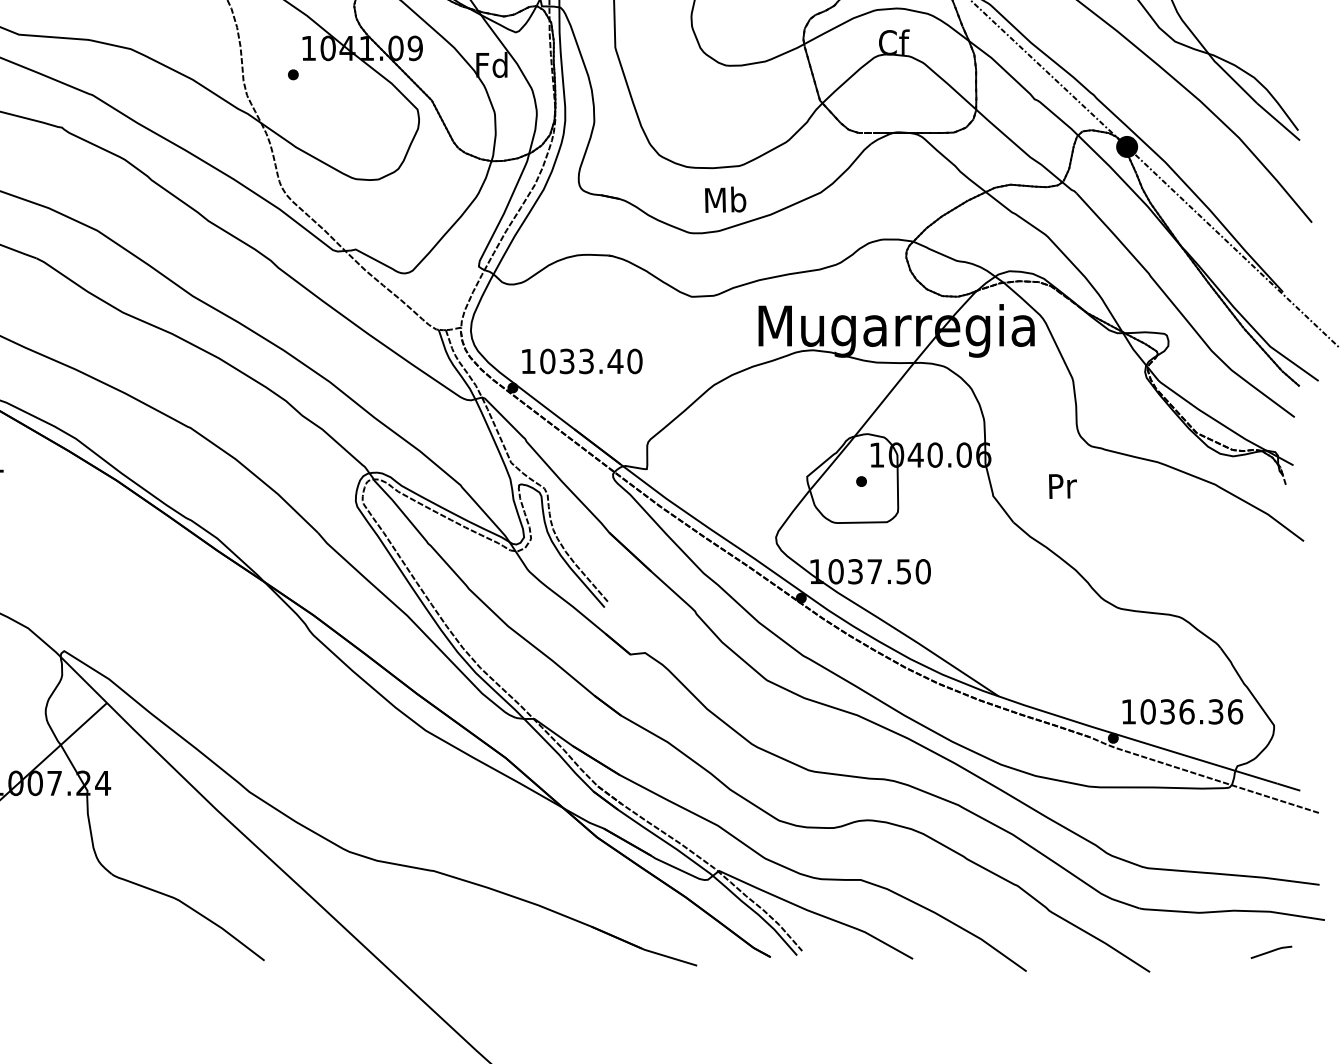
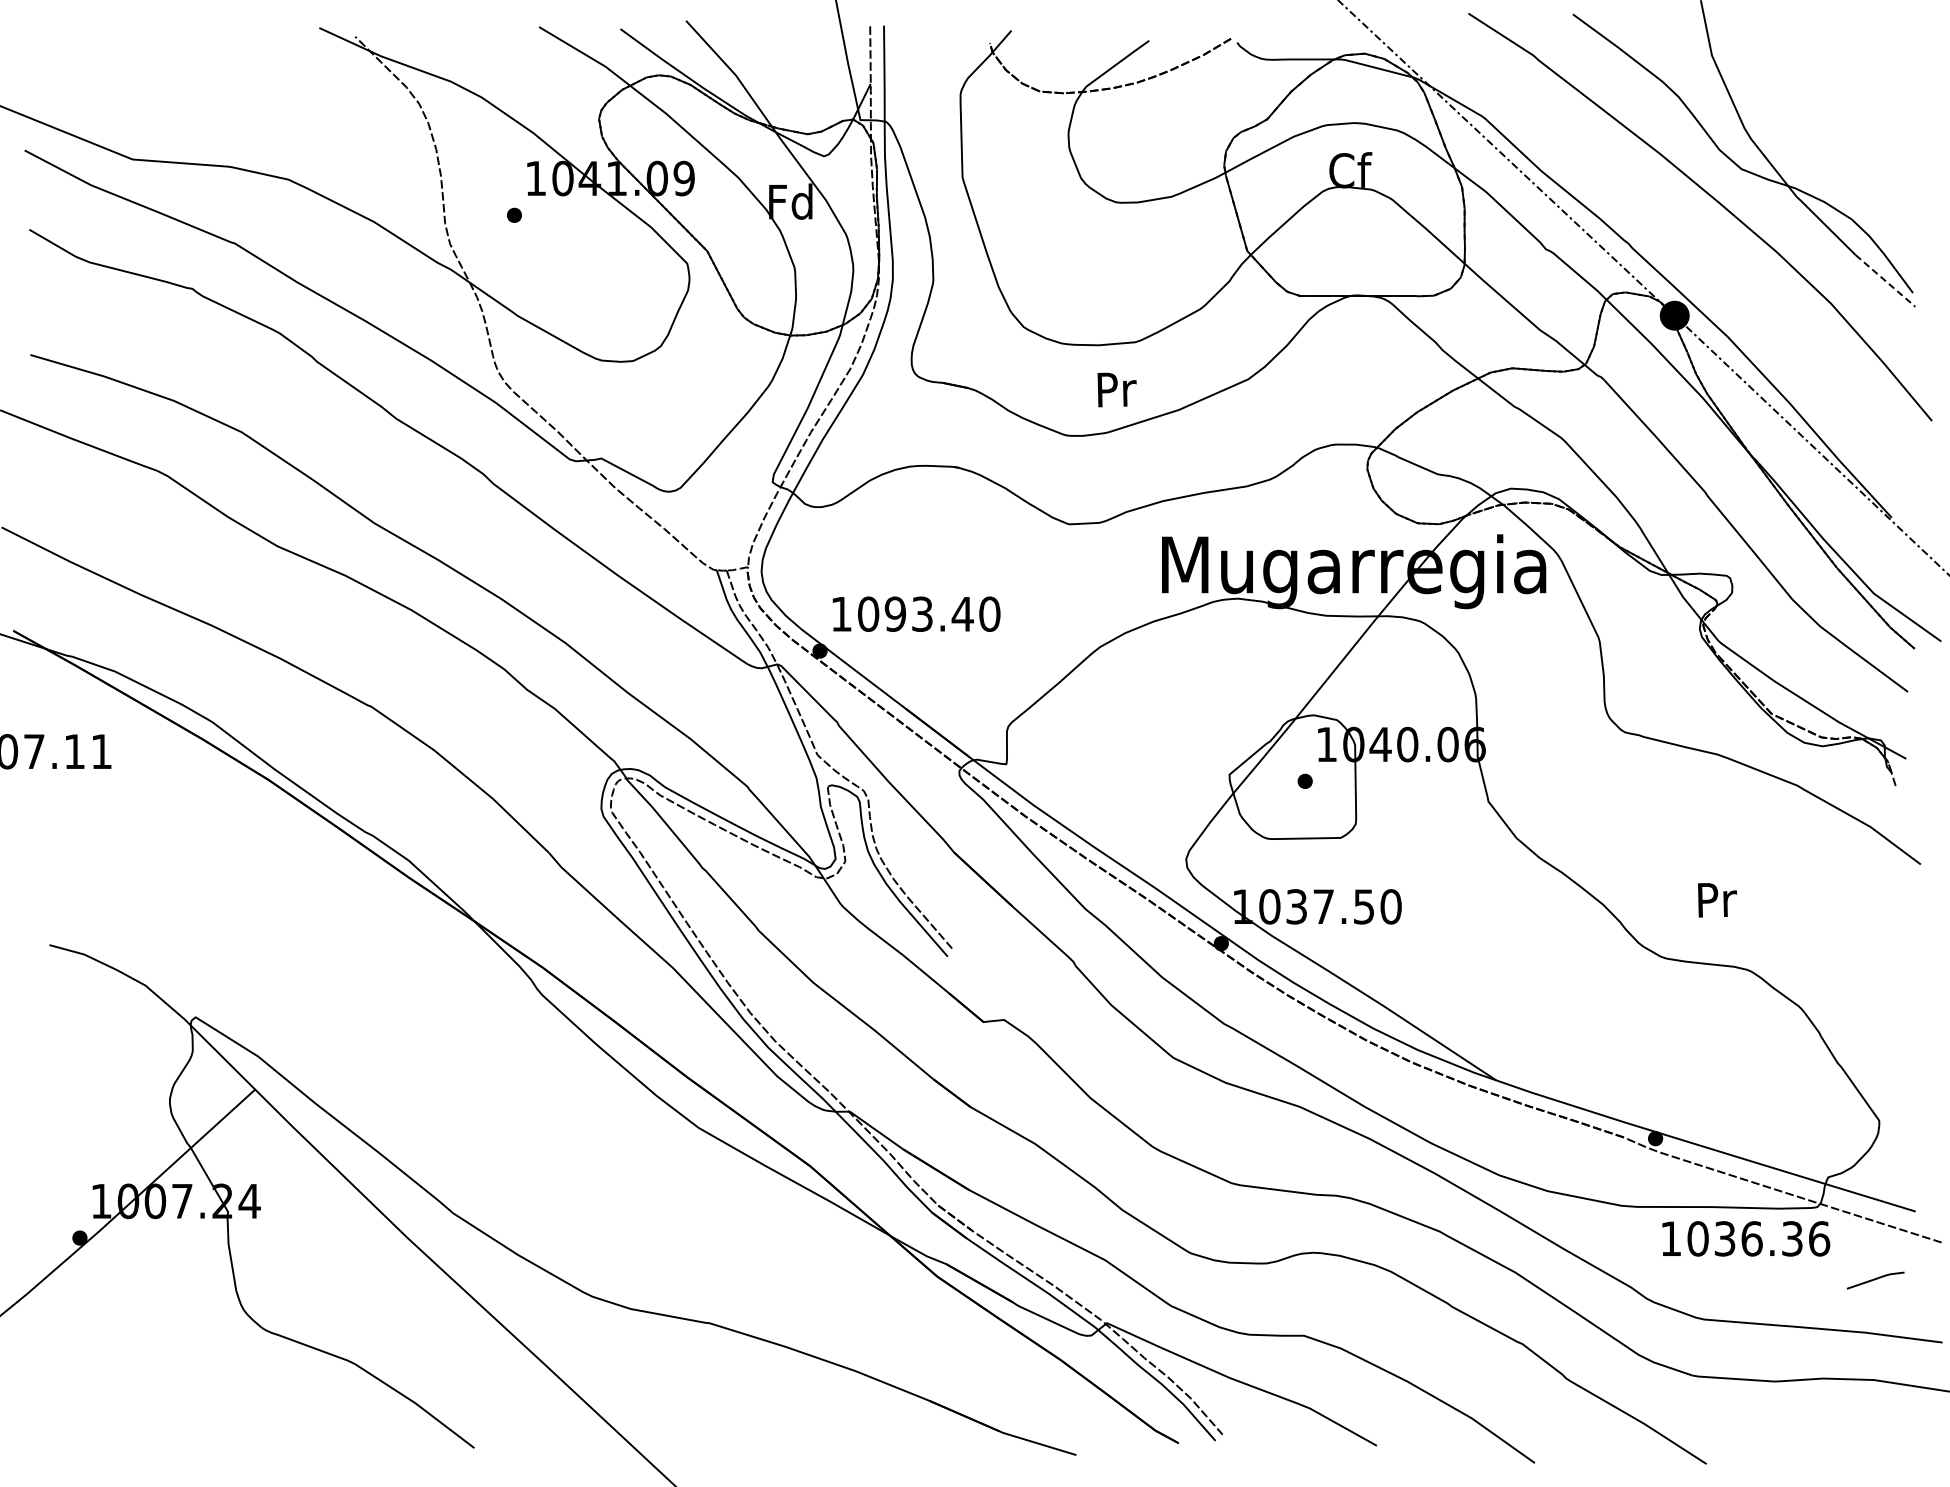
line: (1278, 122) -> (1885, 281), solid -> dashed
text: (725, 199) -> (1115, 388), Mb -> Pr
text: (566, 360) -> (894, 613), 1033.40 -> 1093.40
text: (1062, 486) -> (1717, 900), moved
text: (1182, 711) -> (1746, 1238), moved
line: (1271, 952) -> (1875, 1280), moved

